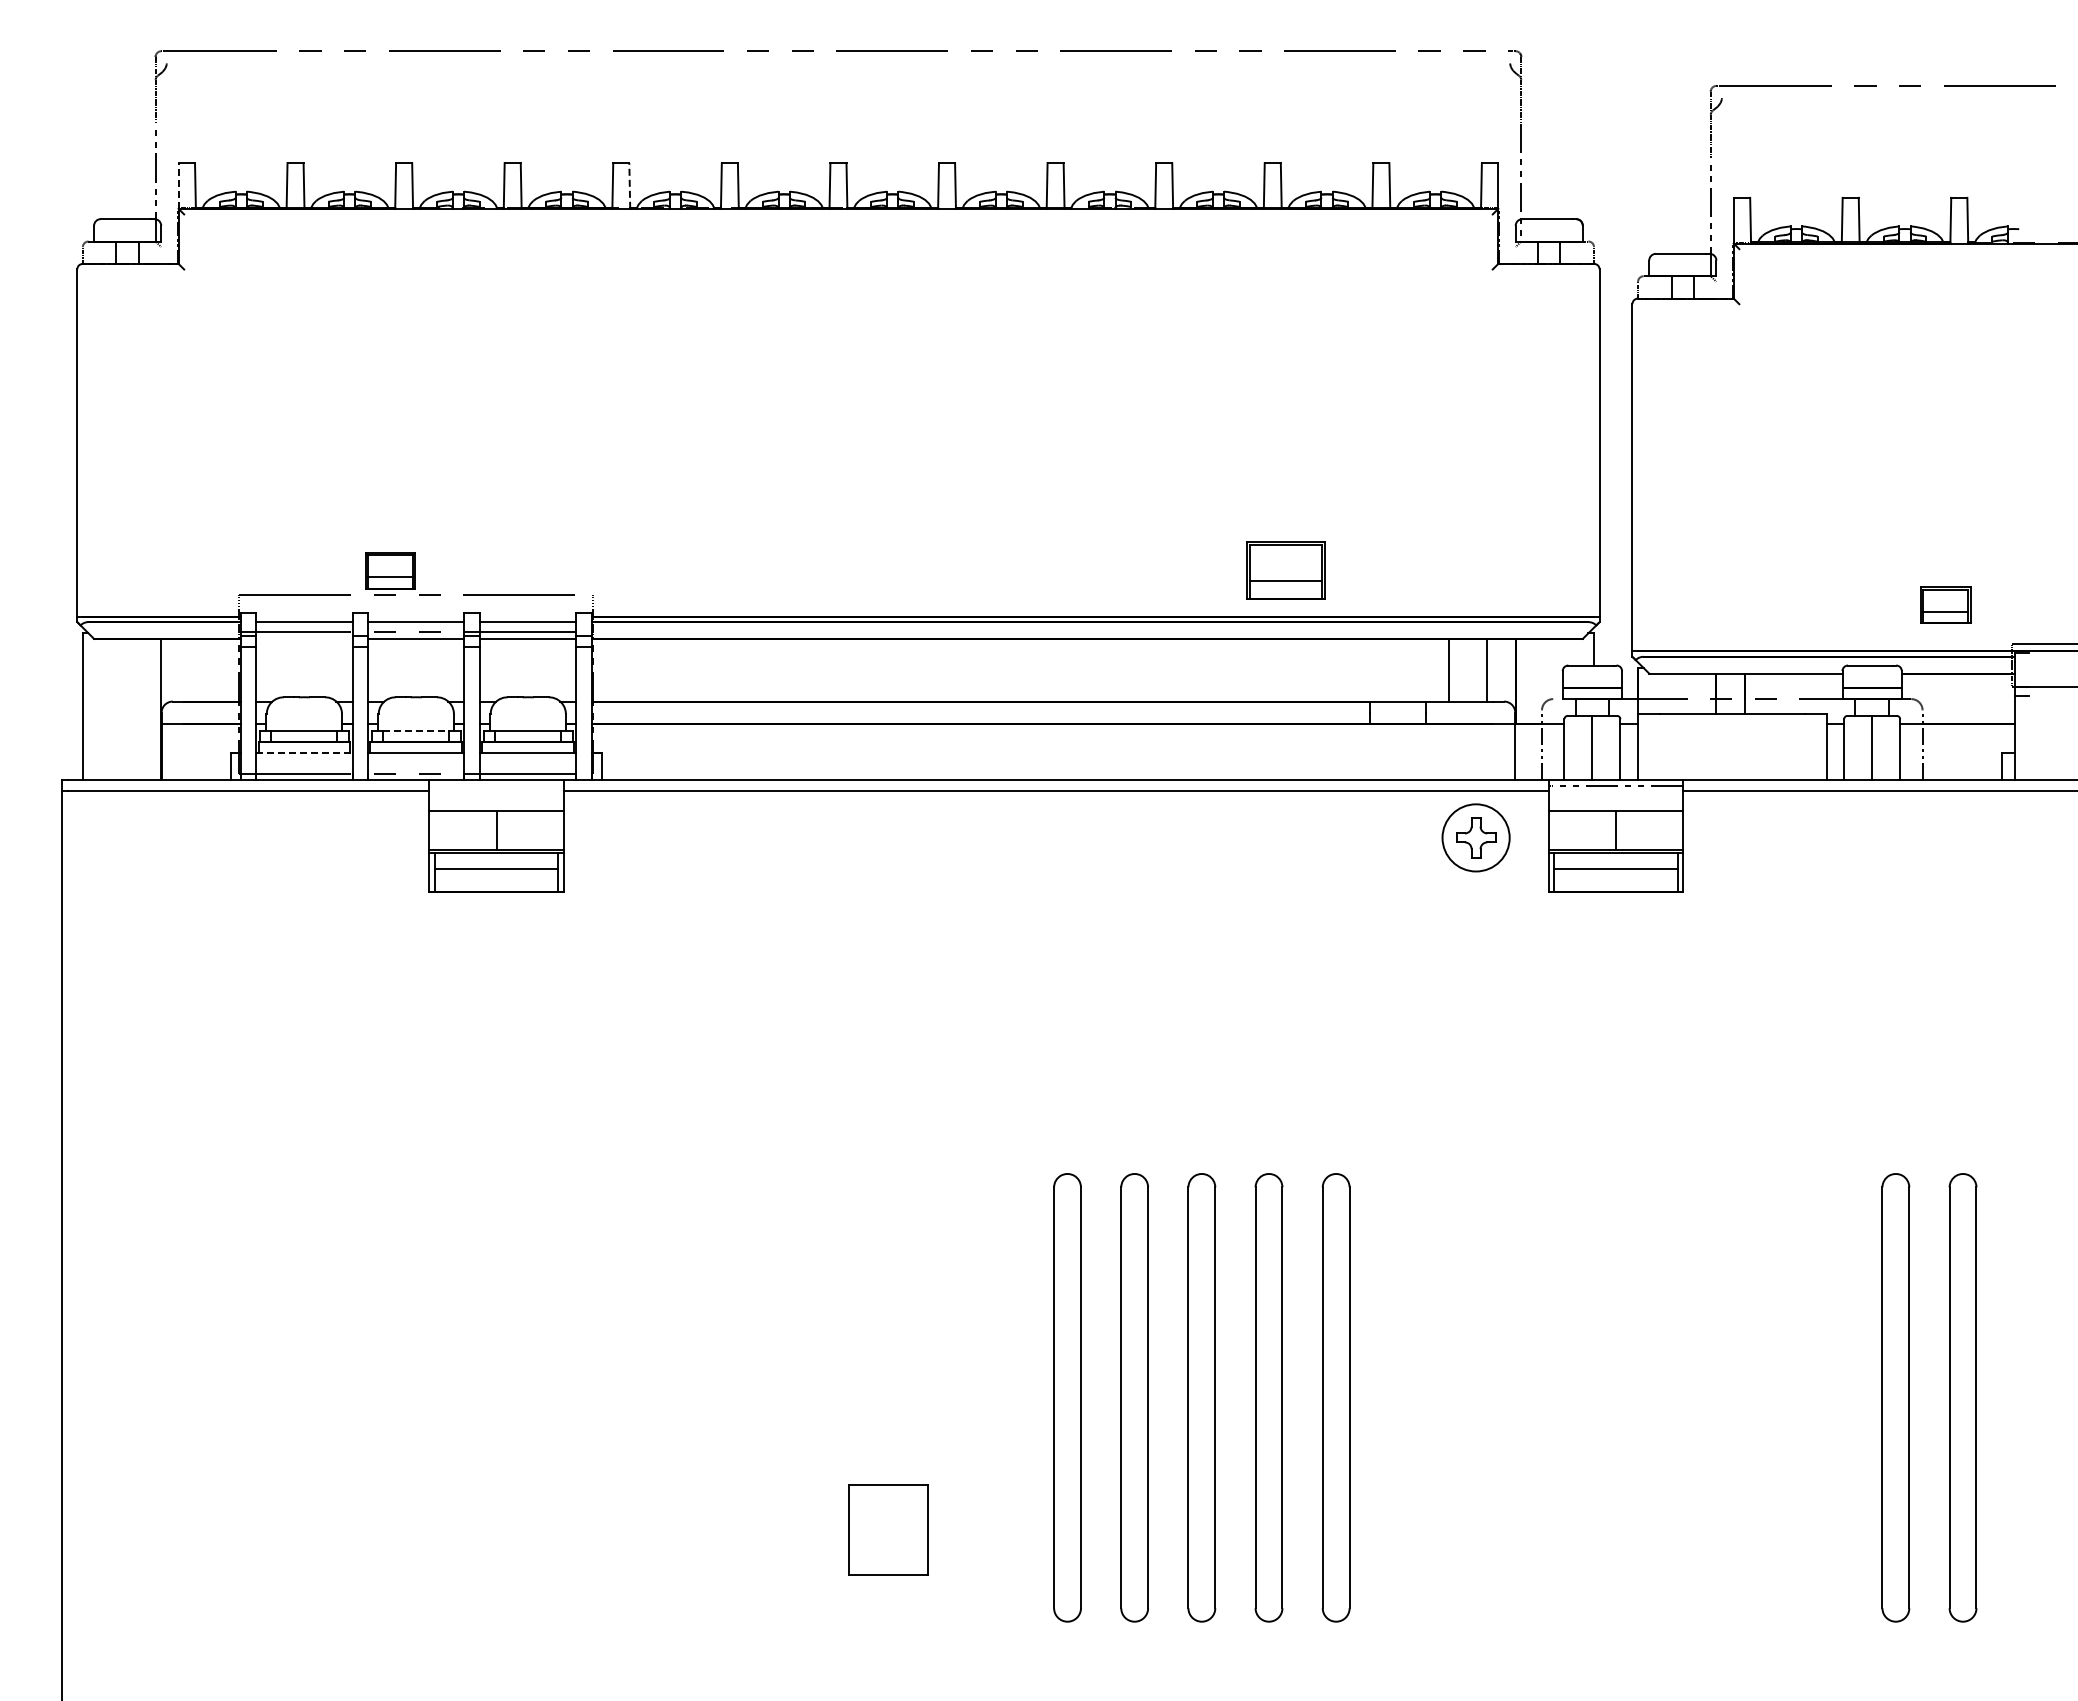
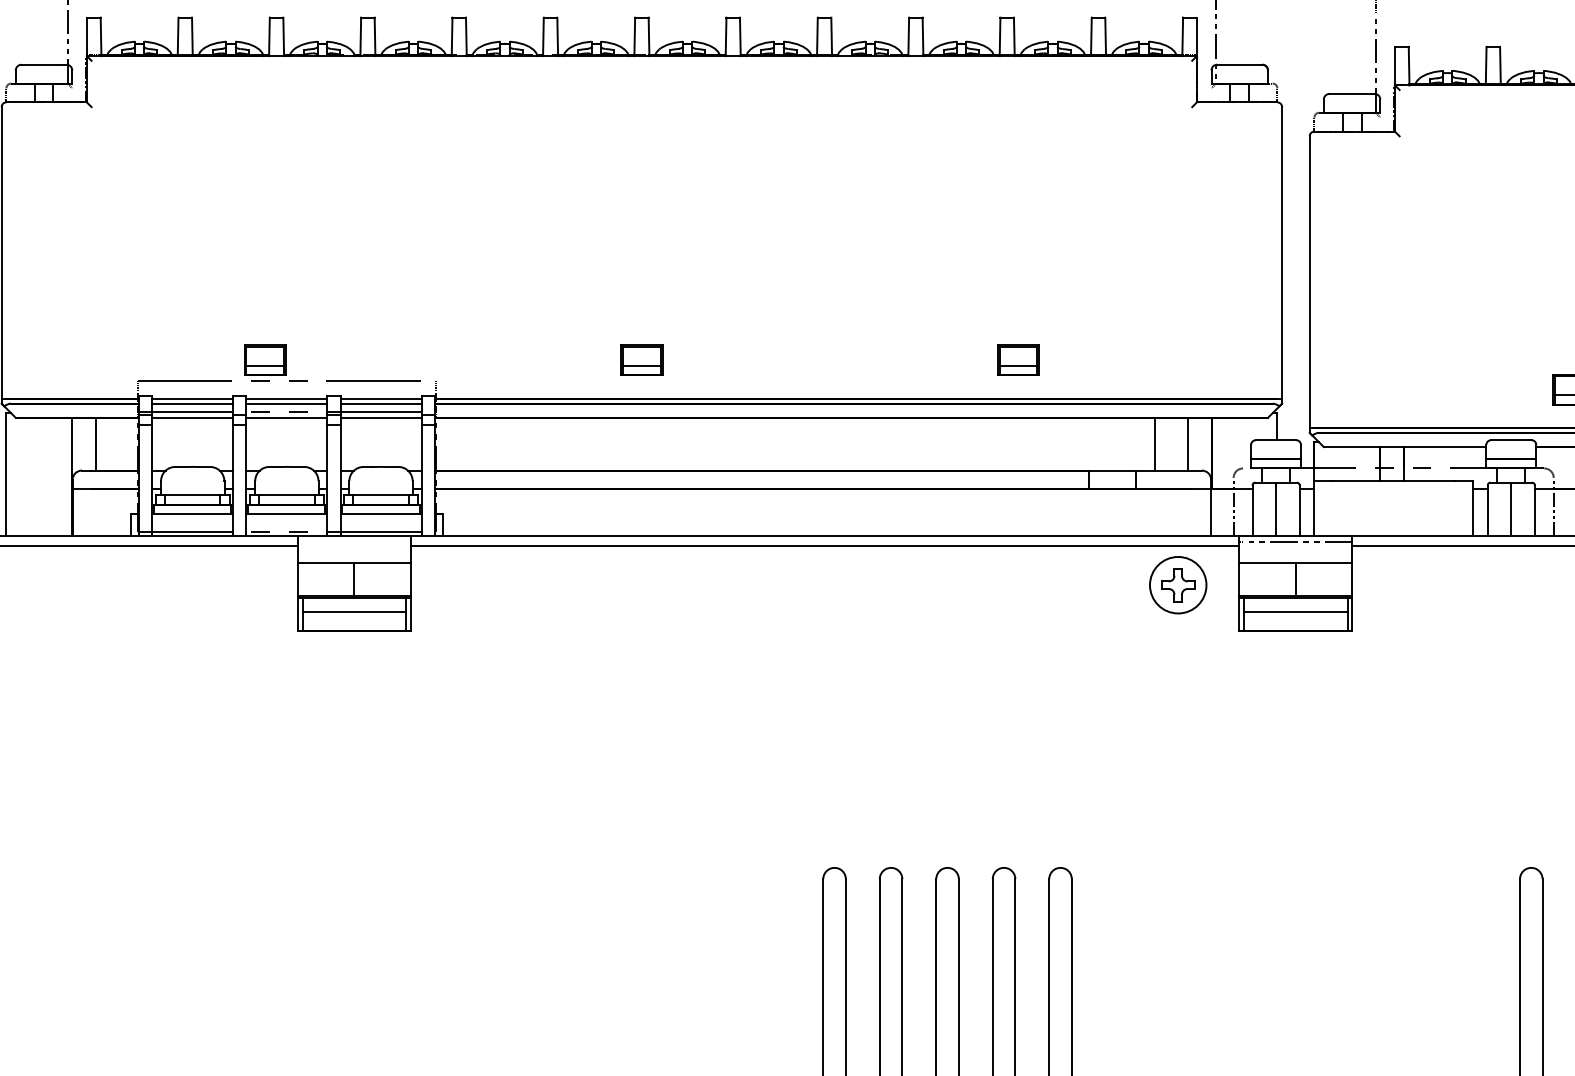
line: (178, 185) -> (86, 36), dashed -> solid
line: (629, 185) -> (466, 36), dashed -> solid
part: (838, 570) -> (641, 360), added
part: (1286, 570) -> (1018, 360), size x0.62
line: (304, 616) -> (192, 398), added
line: (416, 616) -> (286, 398), added
line: (528, 616) -> (381, 398), added
line: (304, 638) -> (192, 417), added
line: (189, 669) -> (96, 443), added
line: (416, 730) -> (286, 494), dashed -> solid
line: (304, 753) -> (192, 514), dashed -> solid

